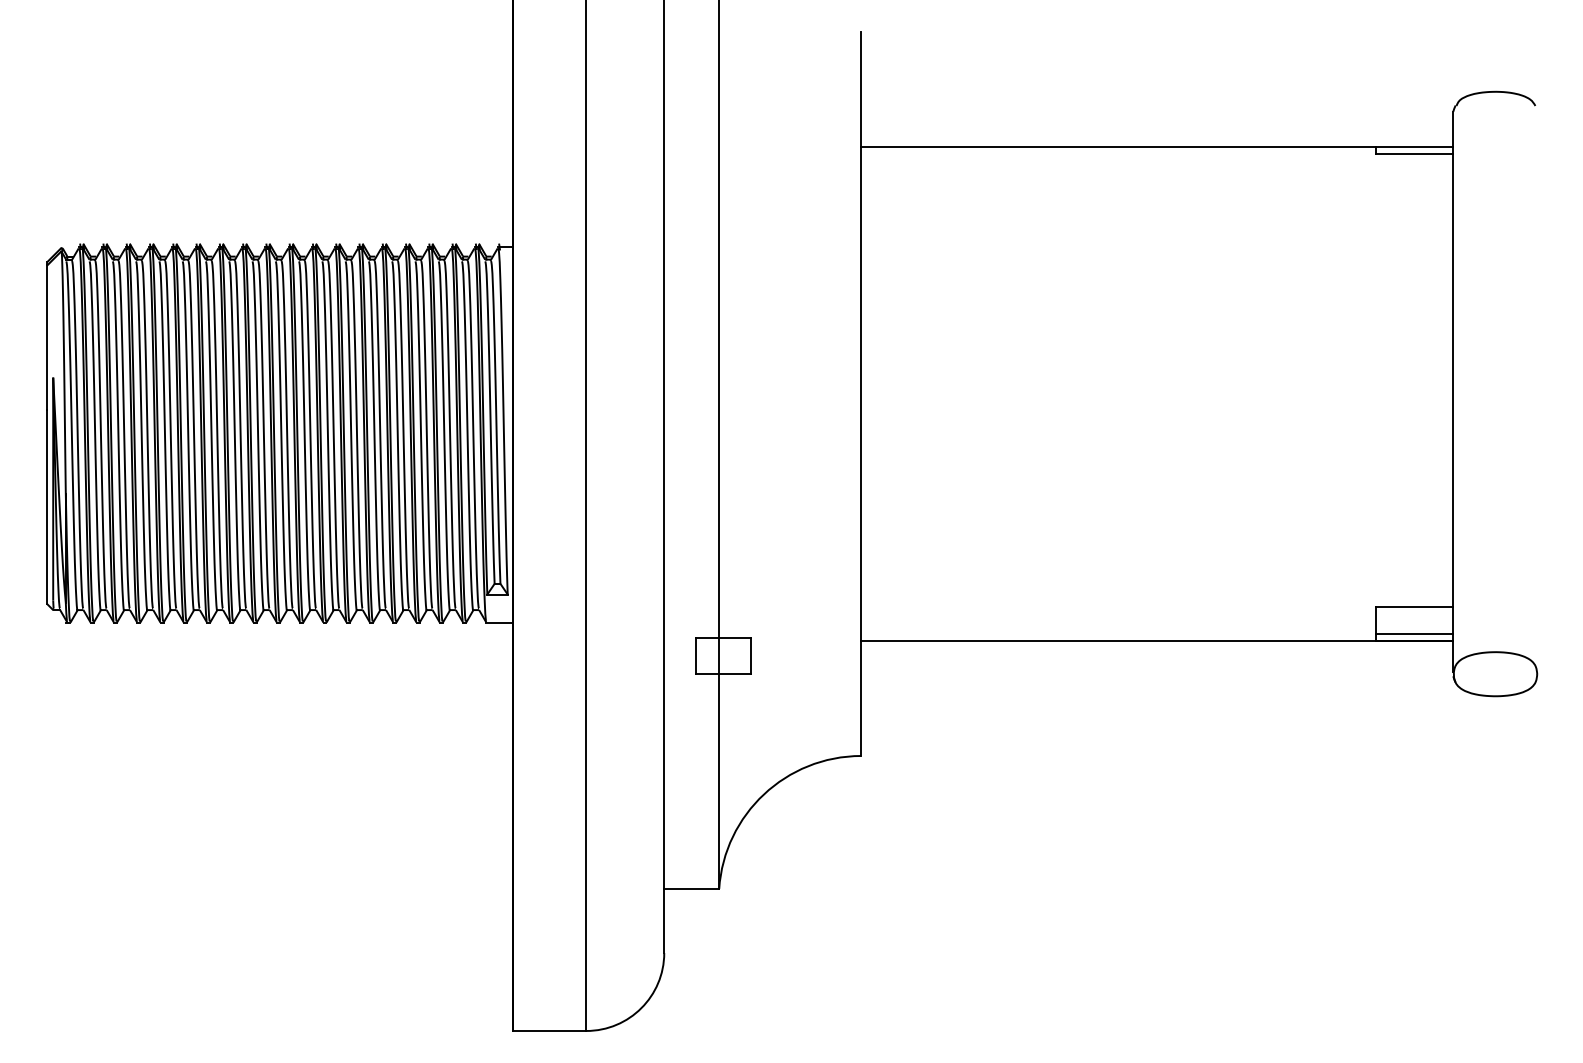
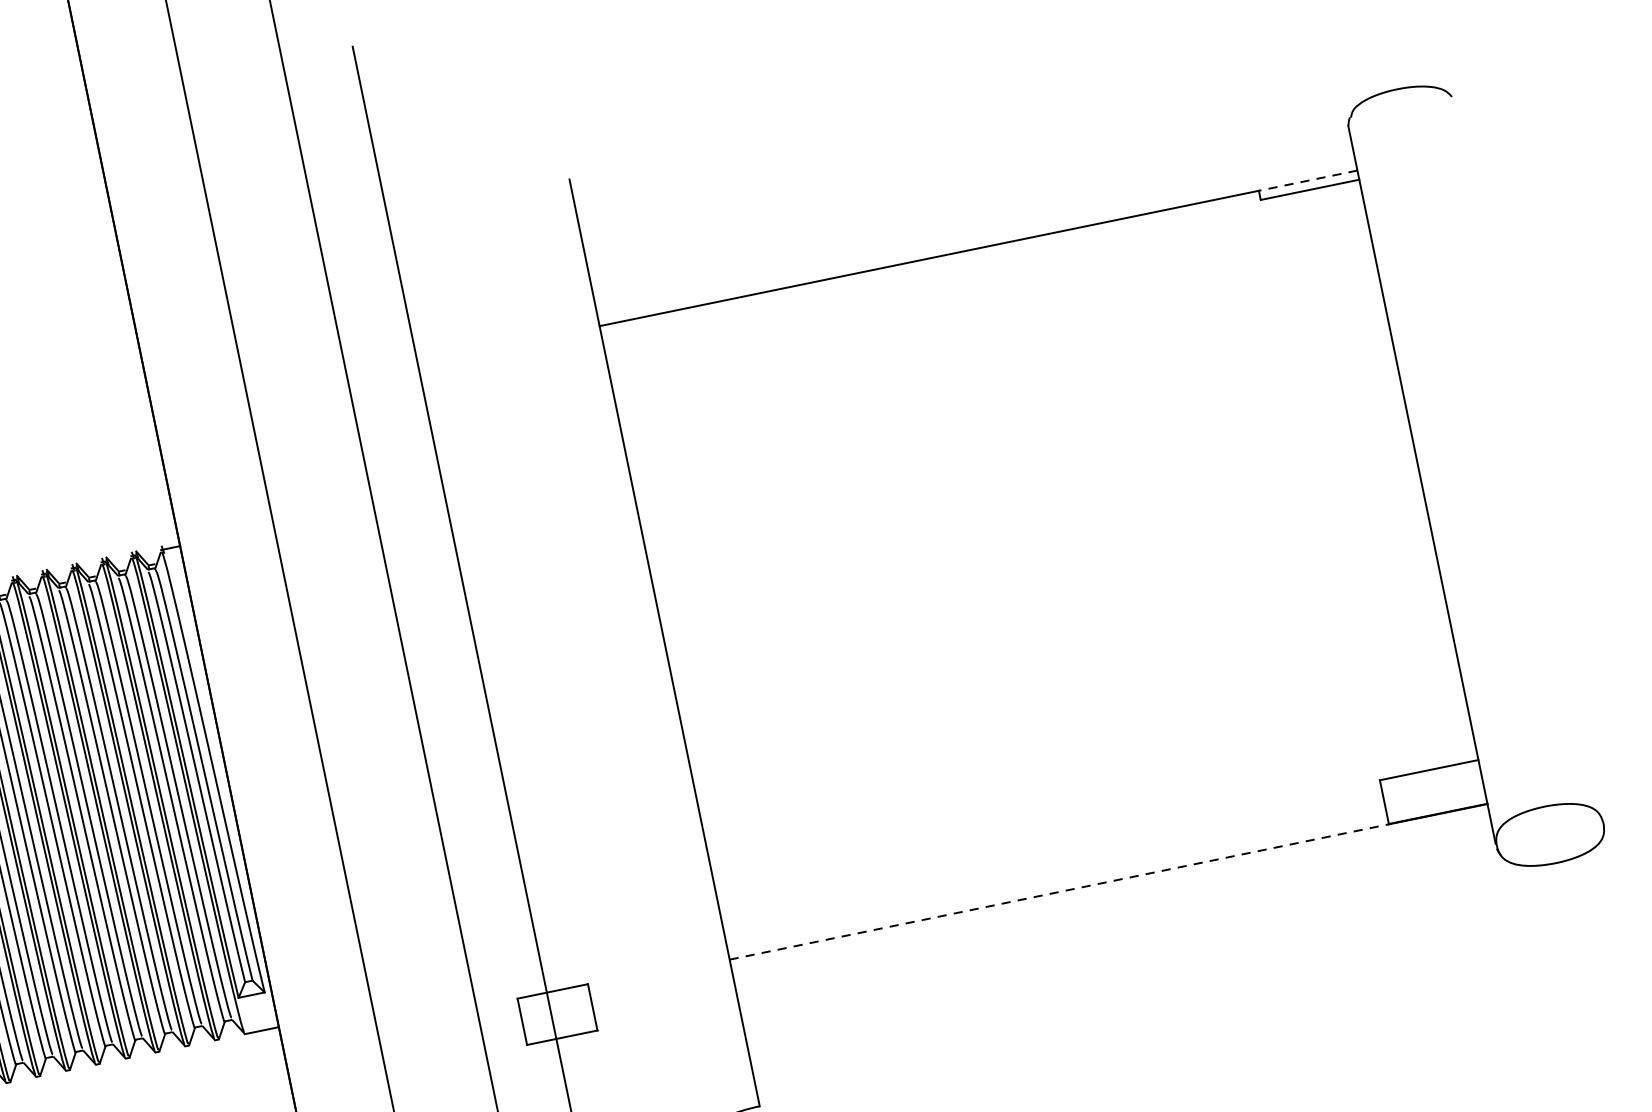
line: (1414, 146) -> (1307, 180), solid -> dashed
line: (1414, 634) -> (1436, 805), removed
line: (1119, 641) -> (1060, 891), solid -> dashed

